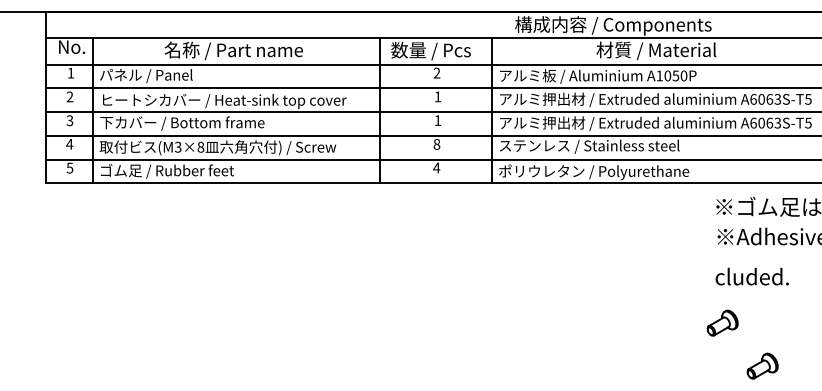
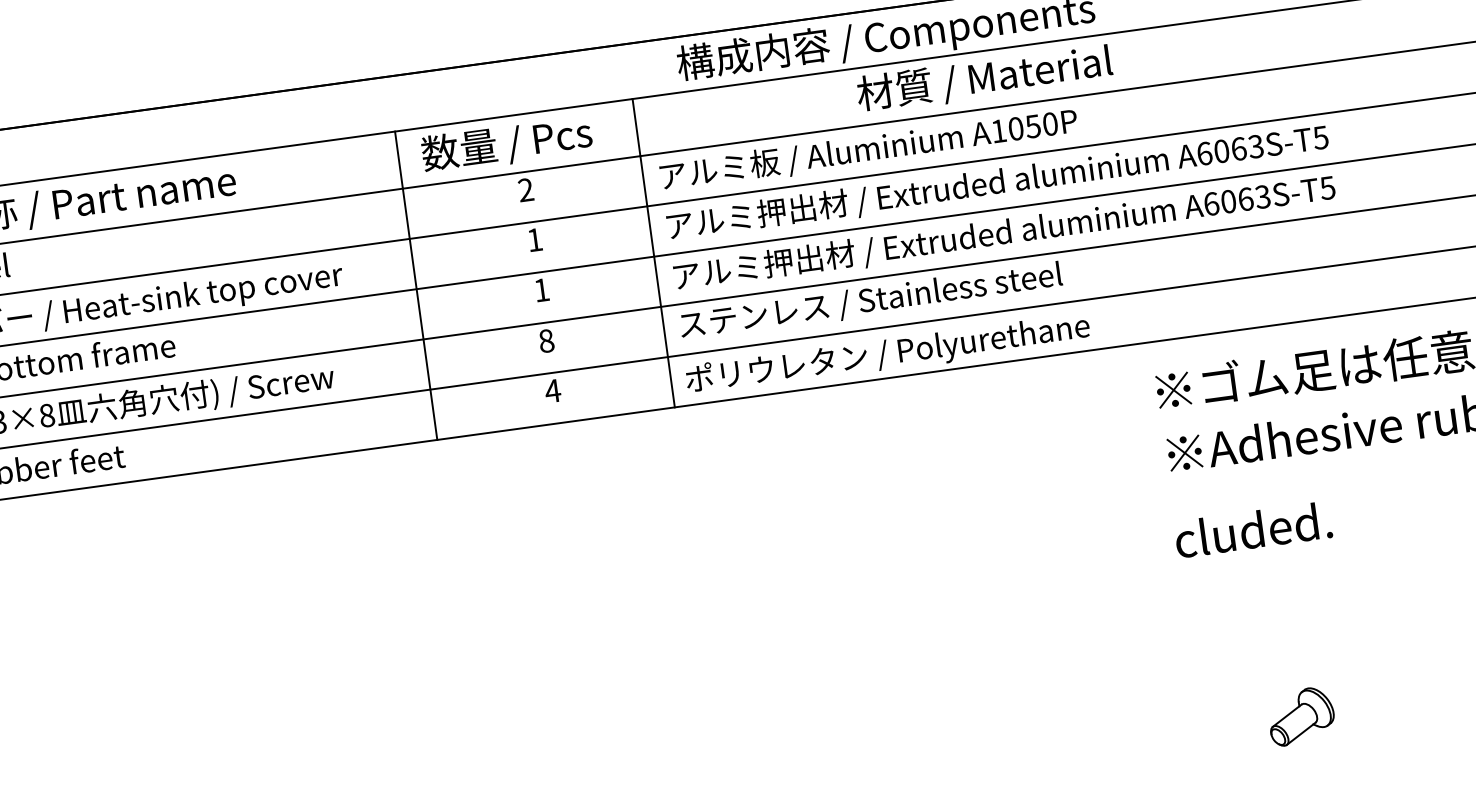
part: (722, 322) -> (1203, 635), removed

